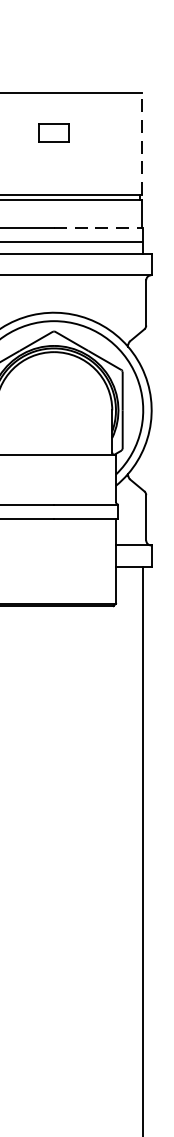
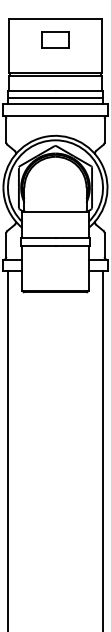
part: (54, 131) -> (55, 39), size x1.67
line: (142, 143) -> (102, 45), dashed -> solid
line: (99, 227) -> (79, 90), dashed -> solid

